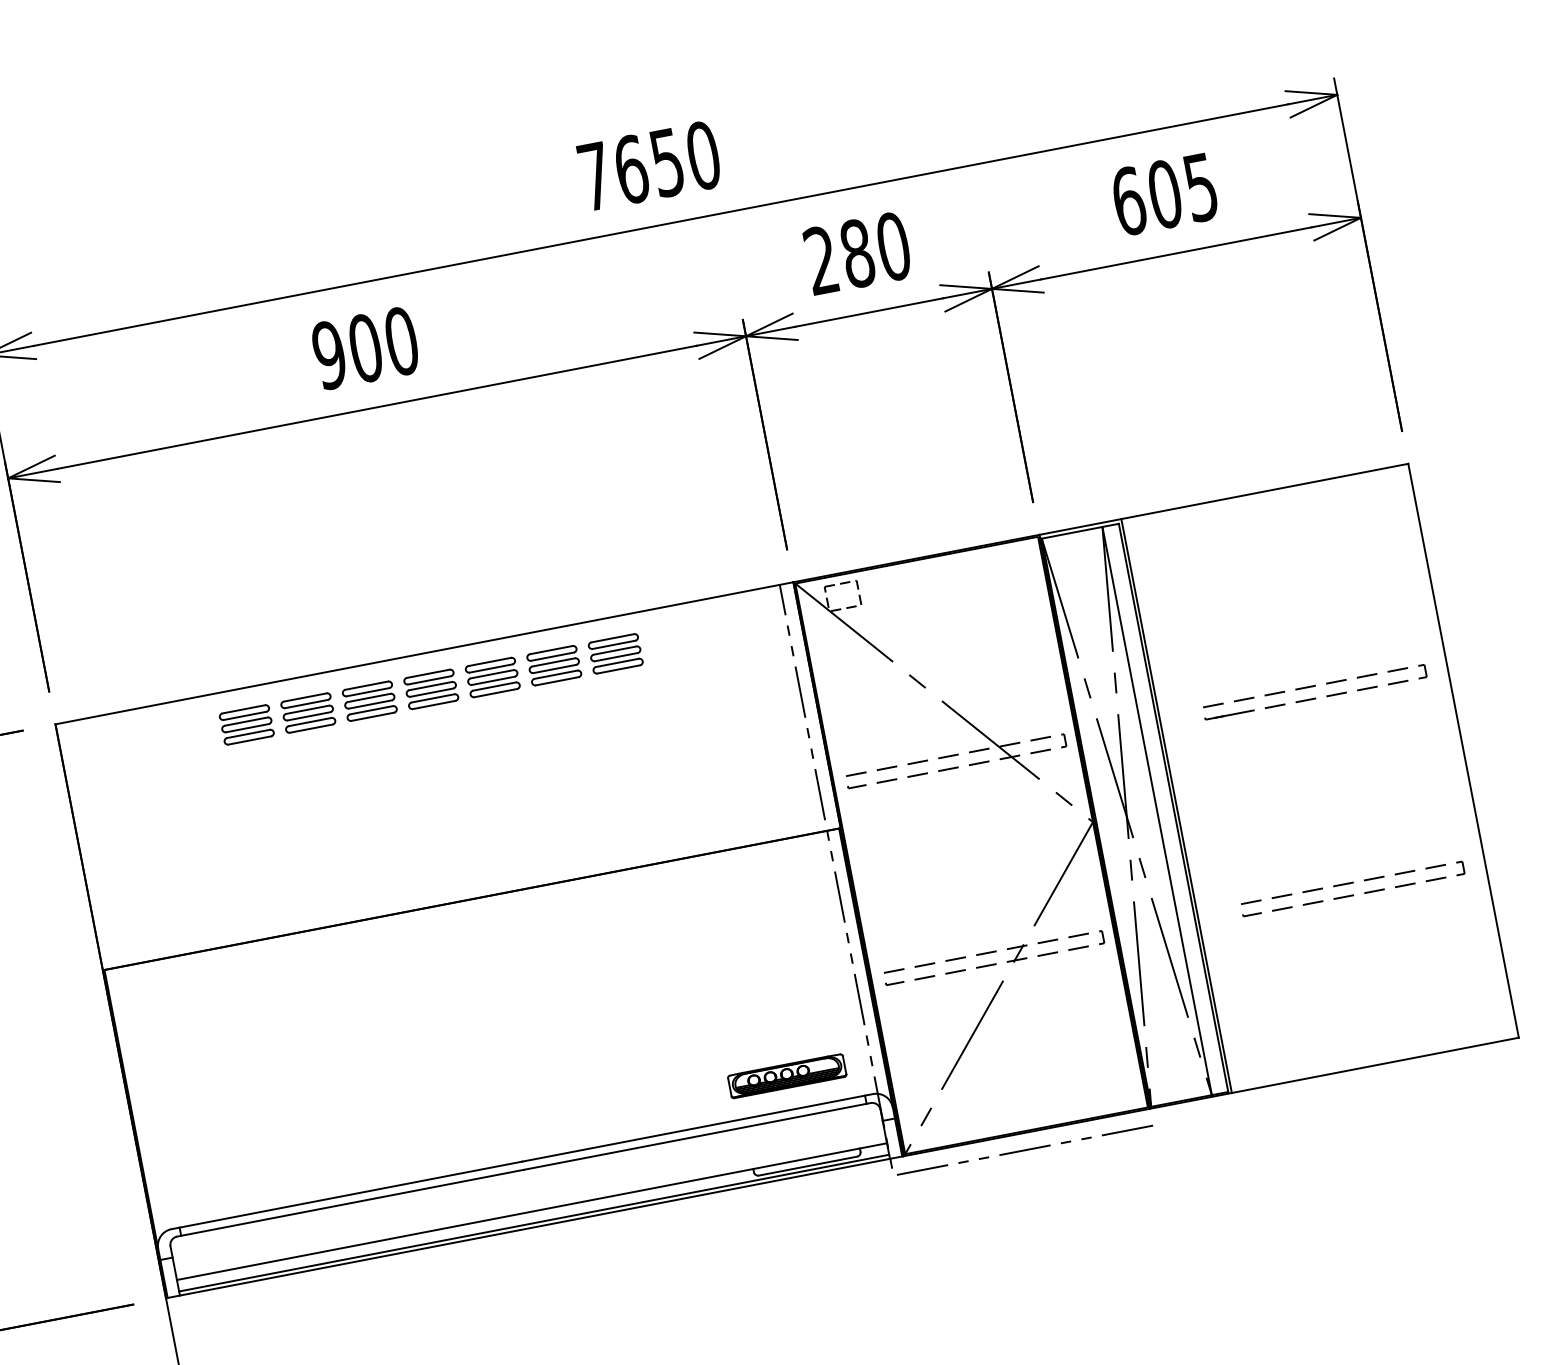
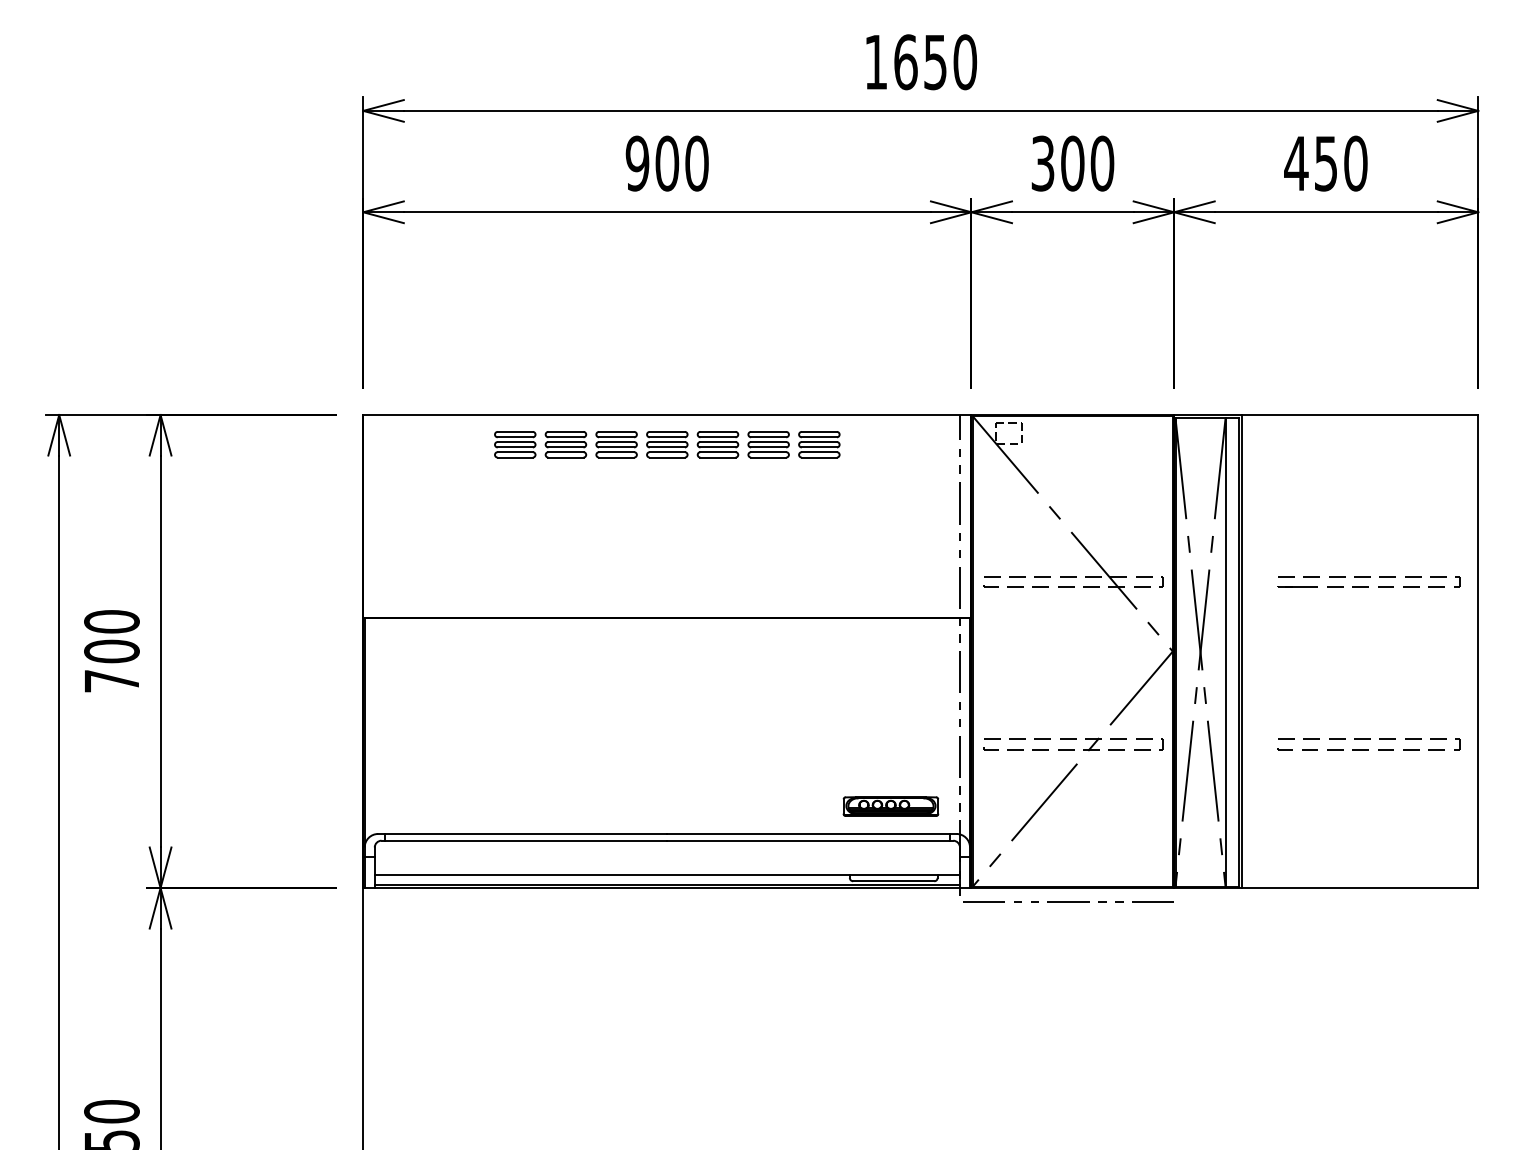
text: (595, 176) -> (876, 62), 7650 -> 1650
text: (1164, 194) -> (1325, 163), 605 -> 450
text: (839, 256) -> (1057, 163), 280 -> 300

